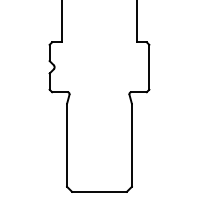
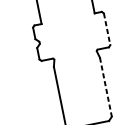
line: (149, 67) -> (107, 29), solid -> dashed
line: (131, 145) -> (105, 87), solid -> dashed

